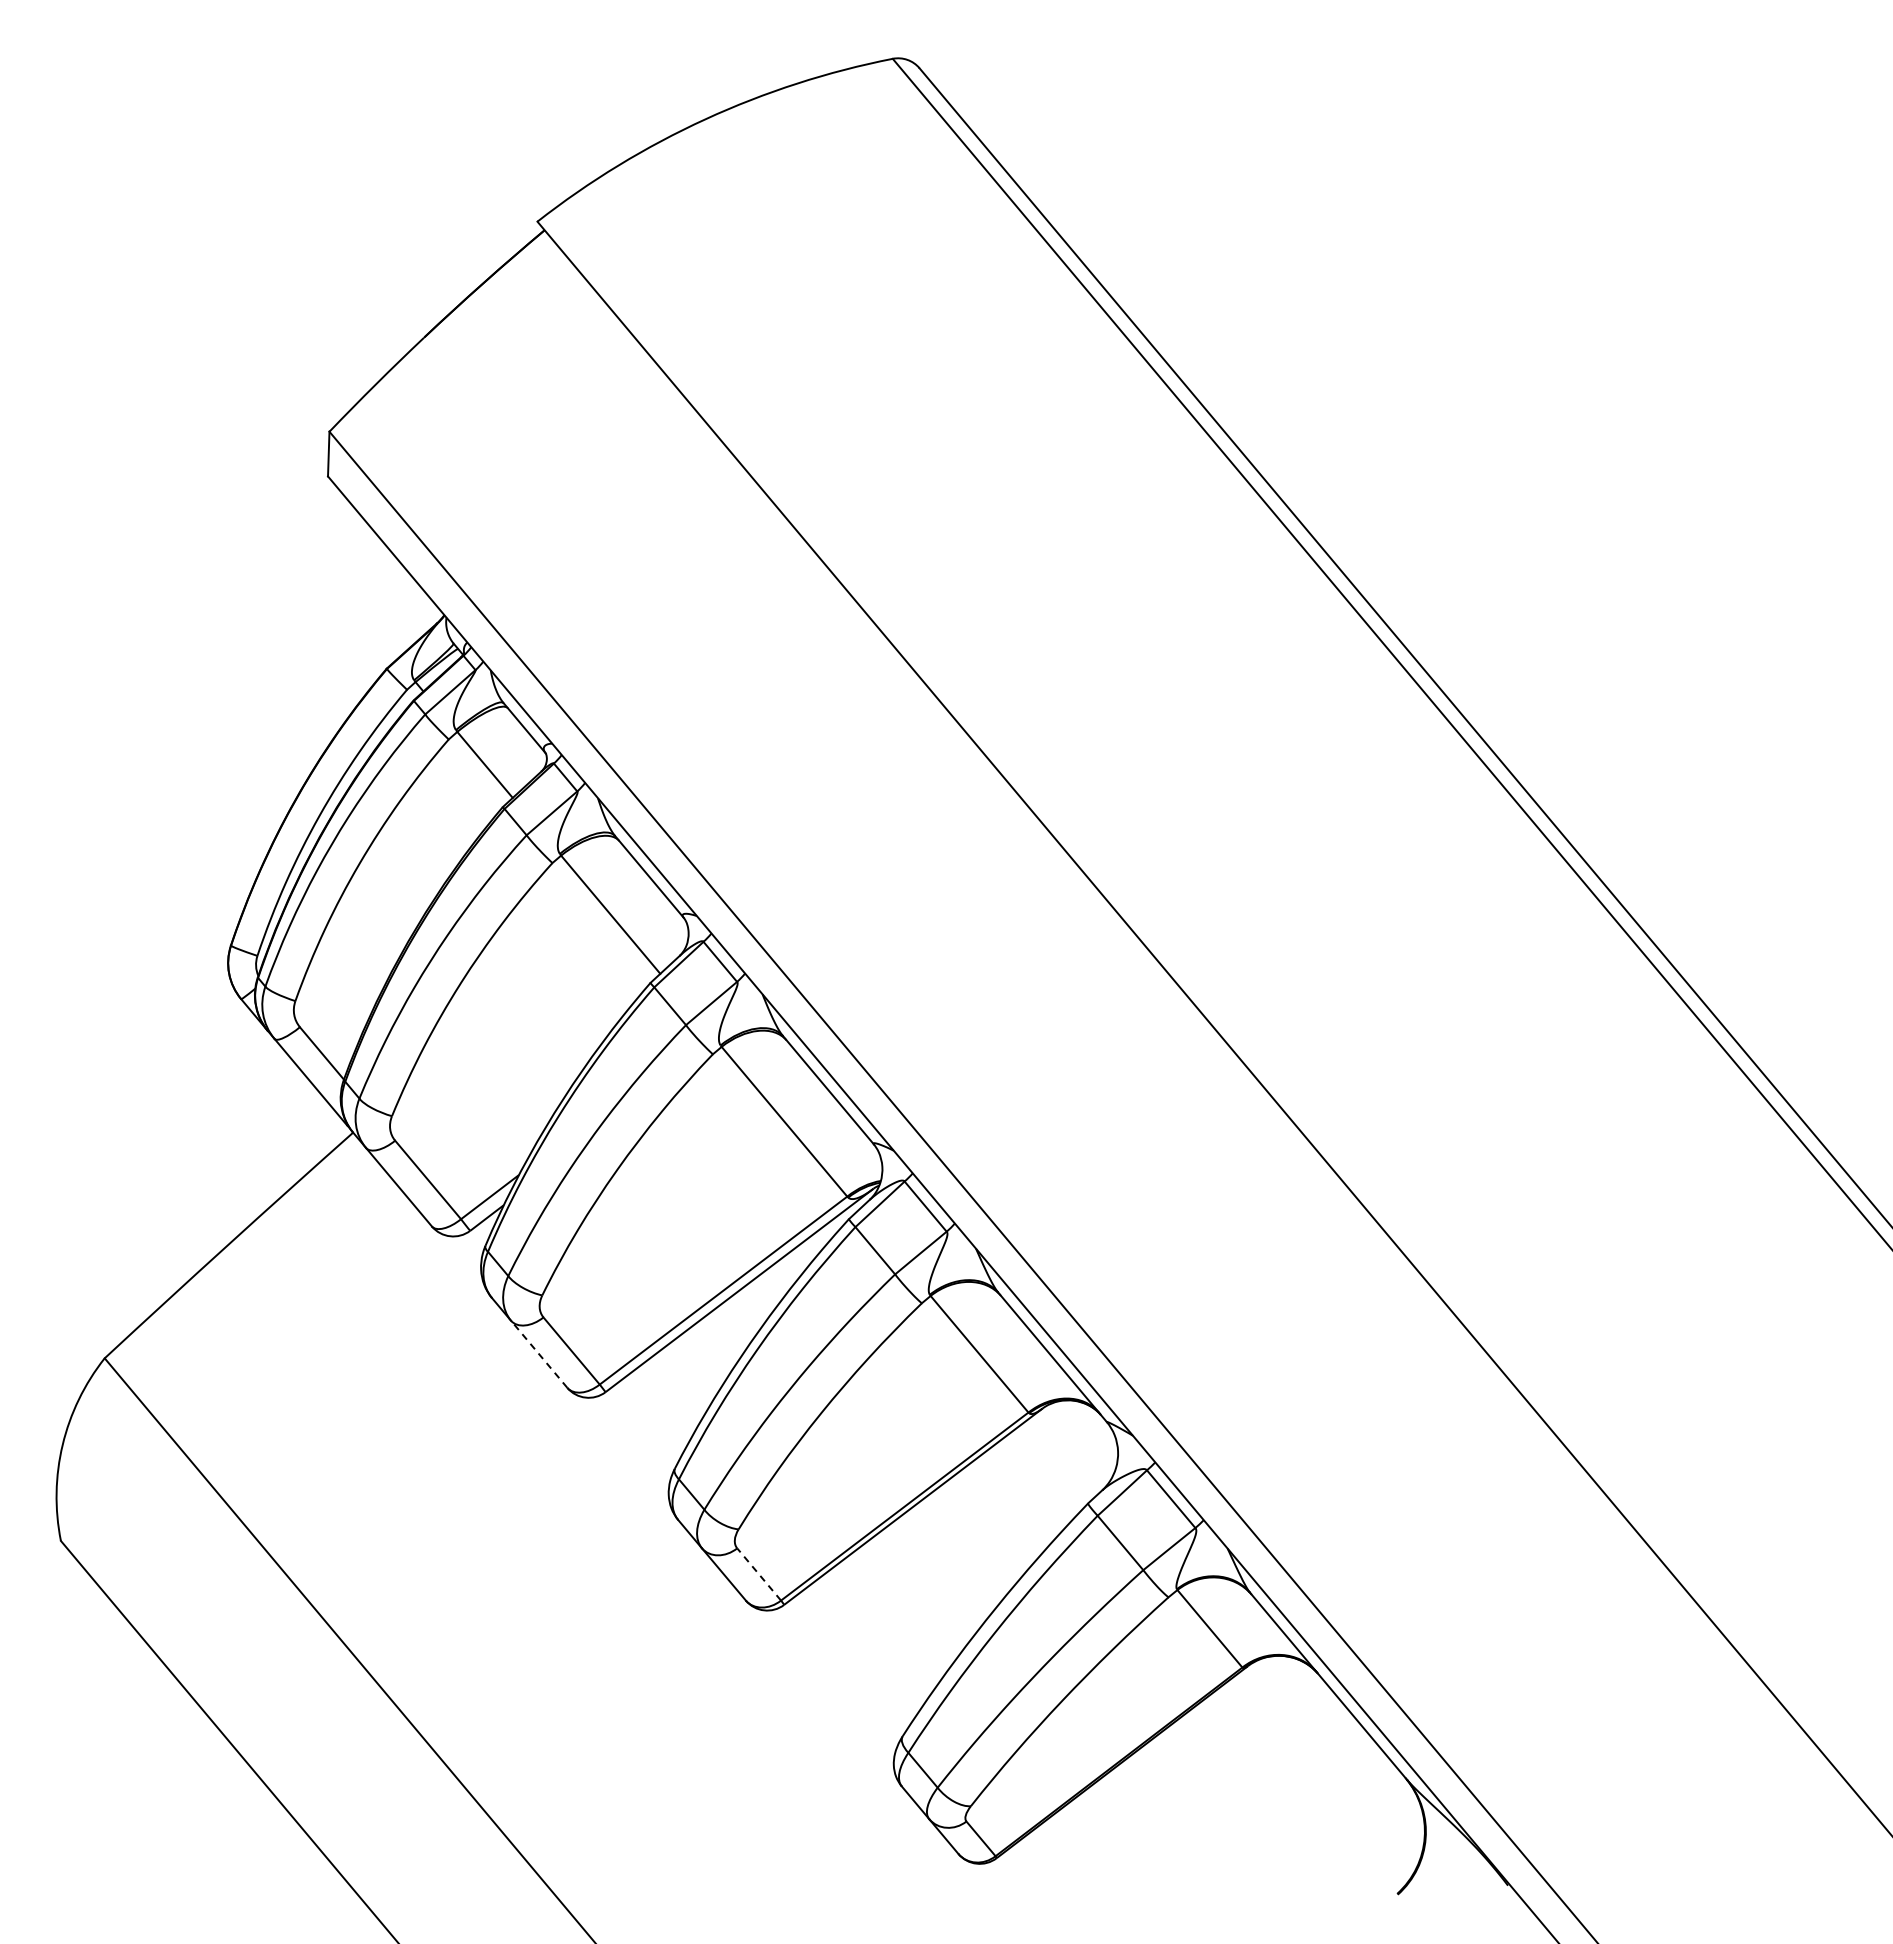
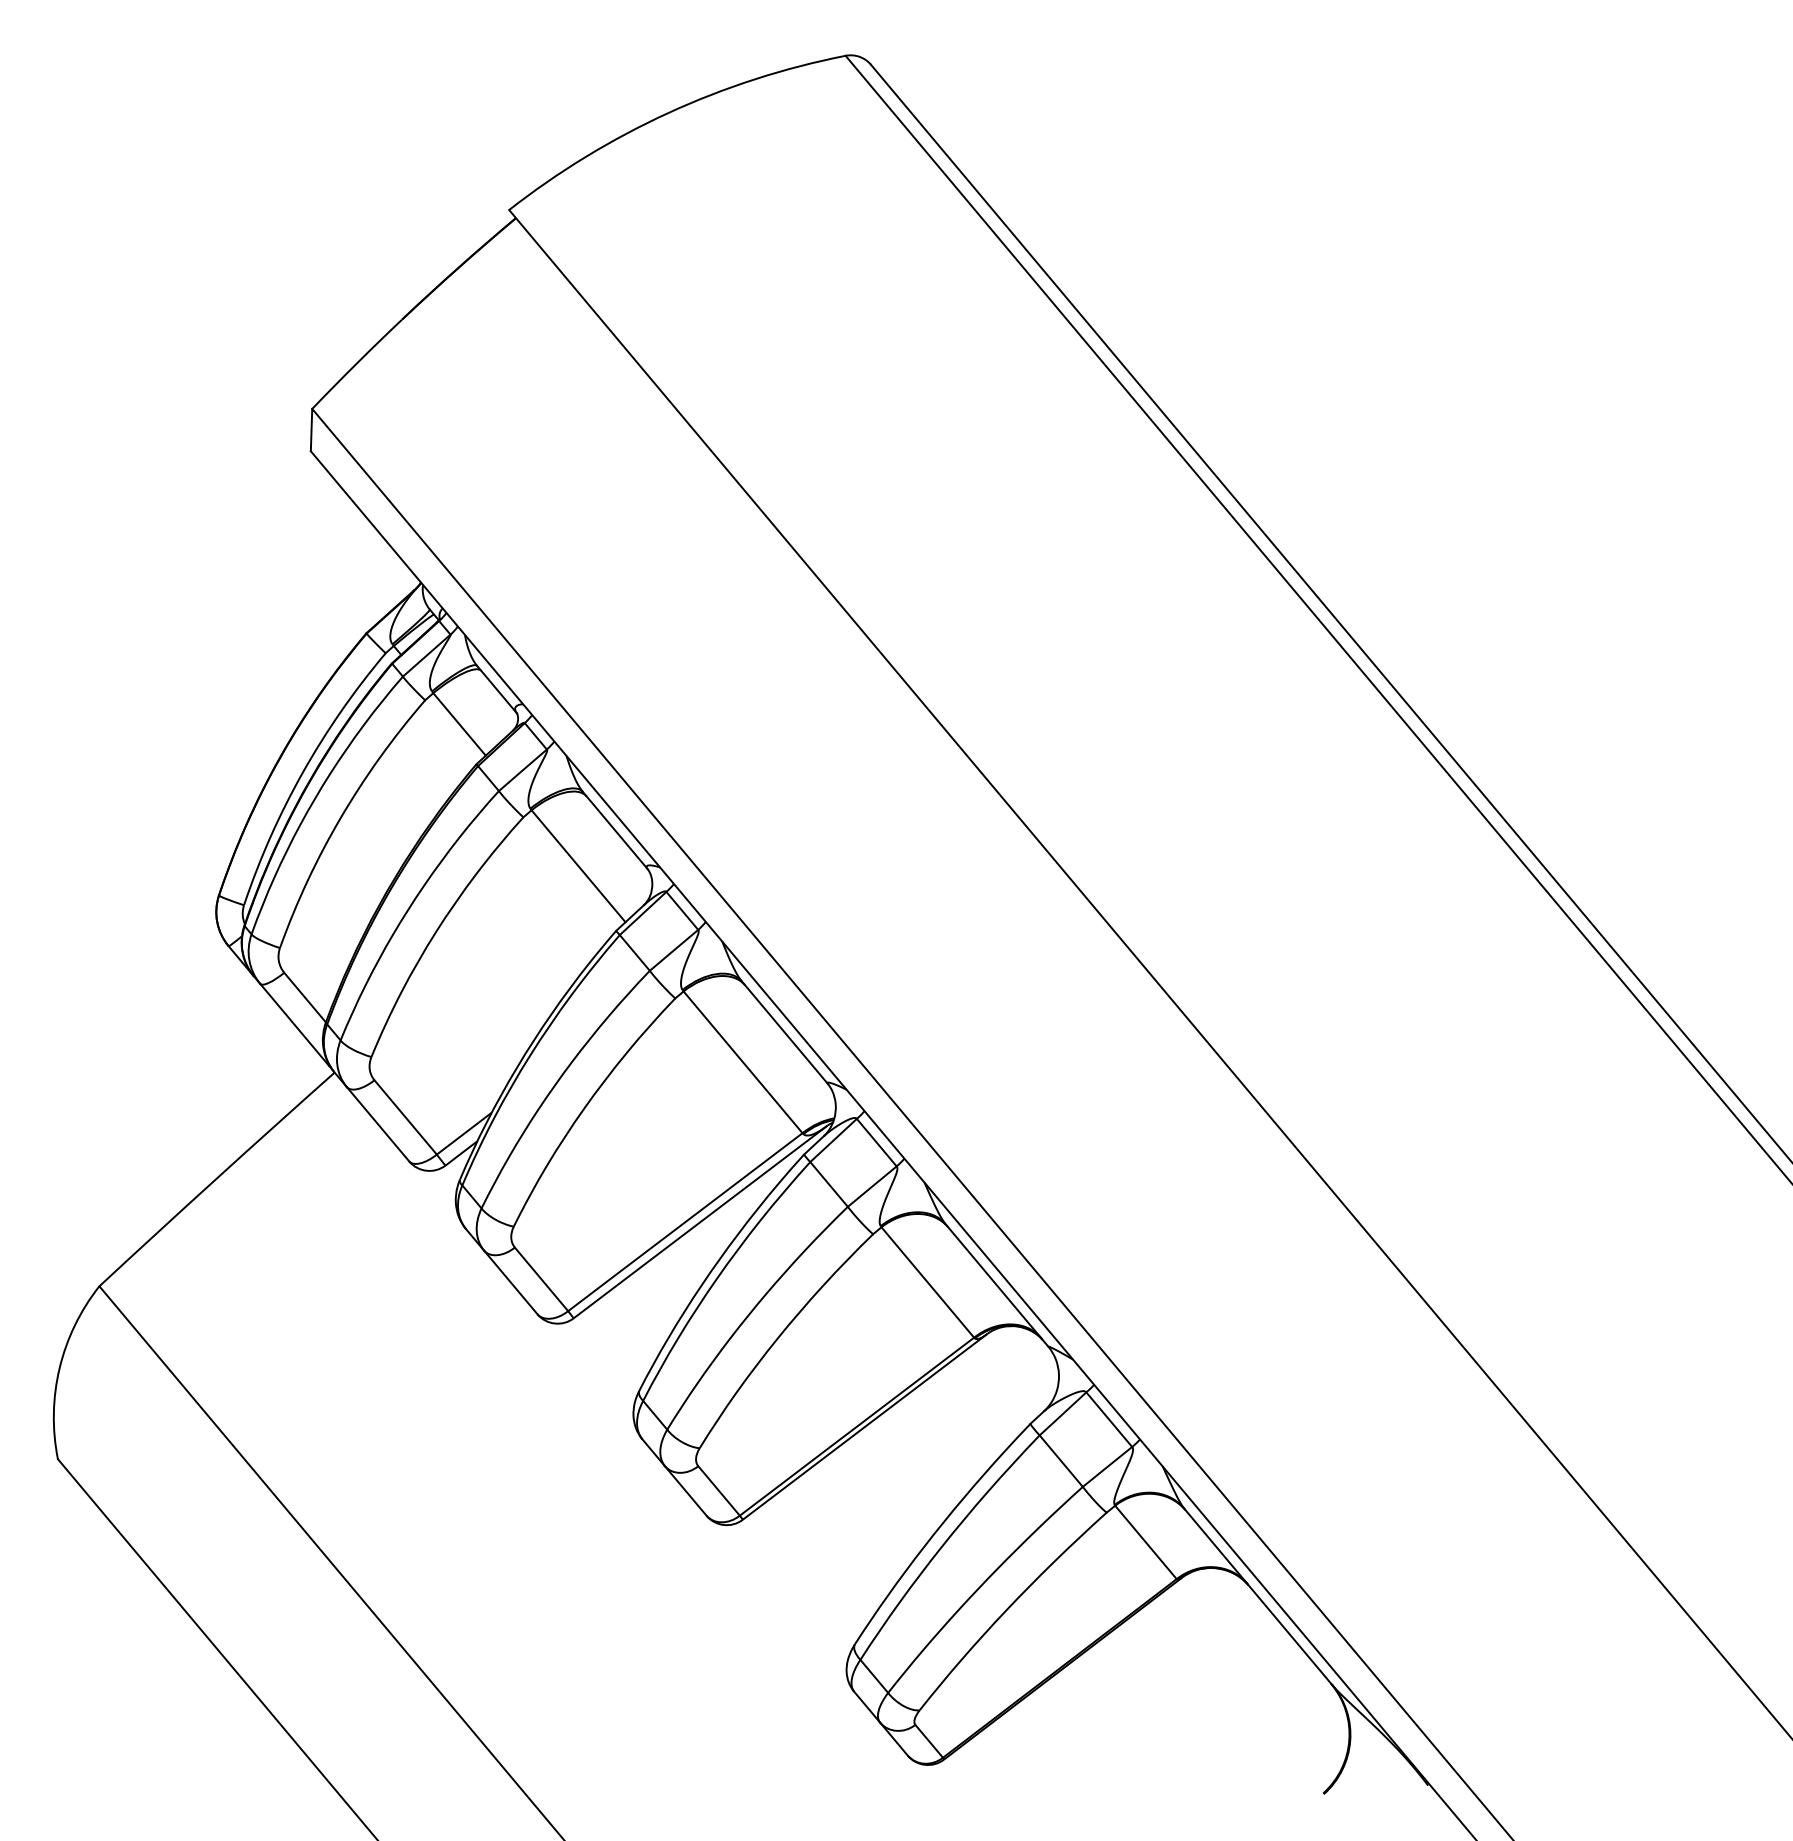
line: (539, 1354) -> (511, 1282), dashed -> solid
line: (758, 1574) -> (718, 1491), dashed -> solid

